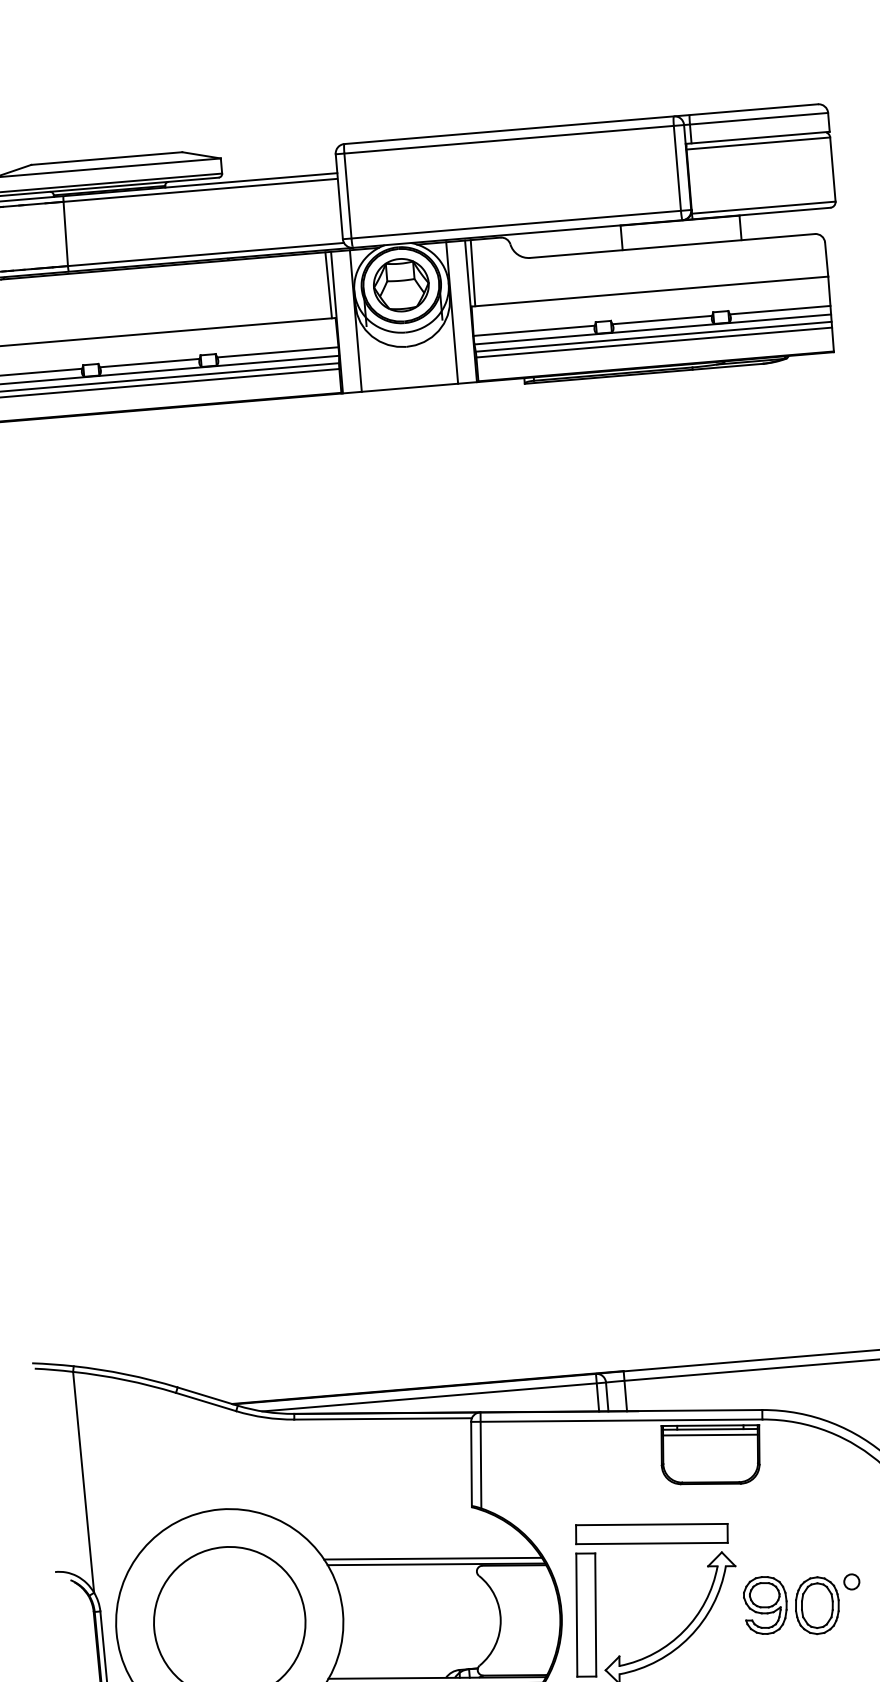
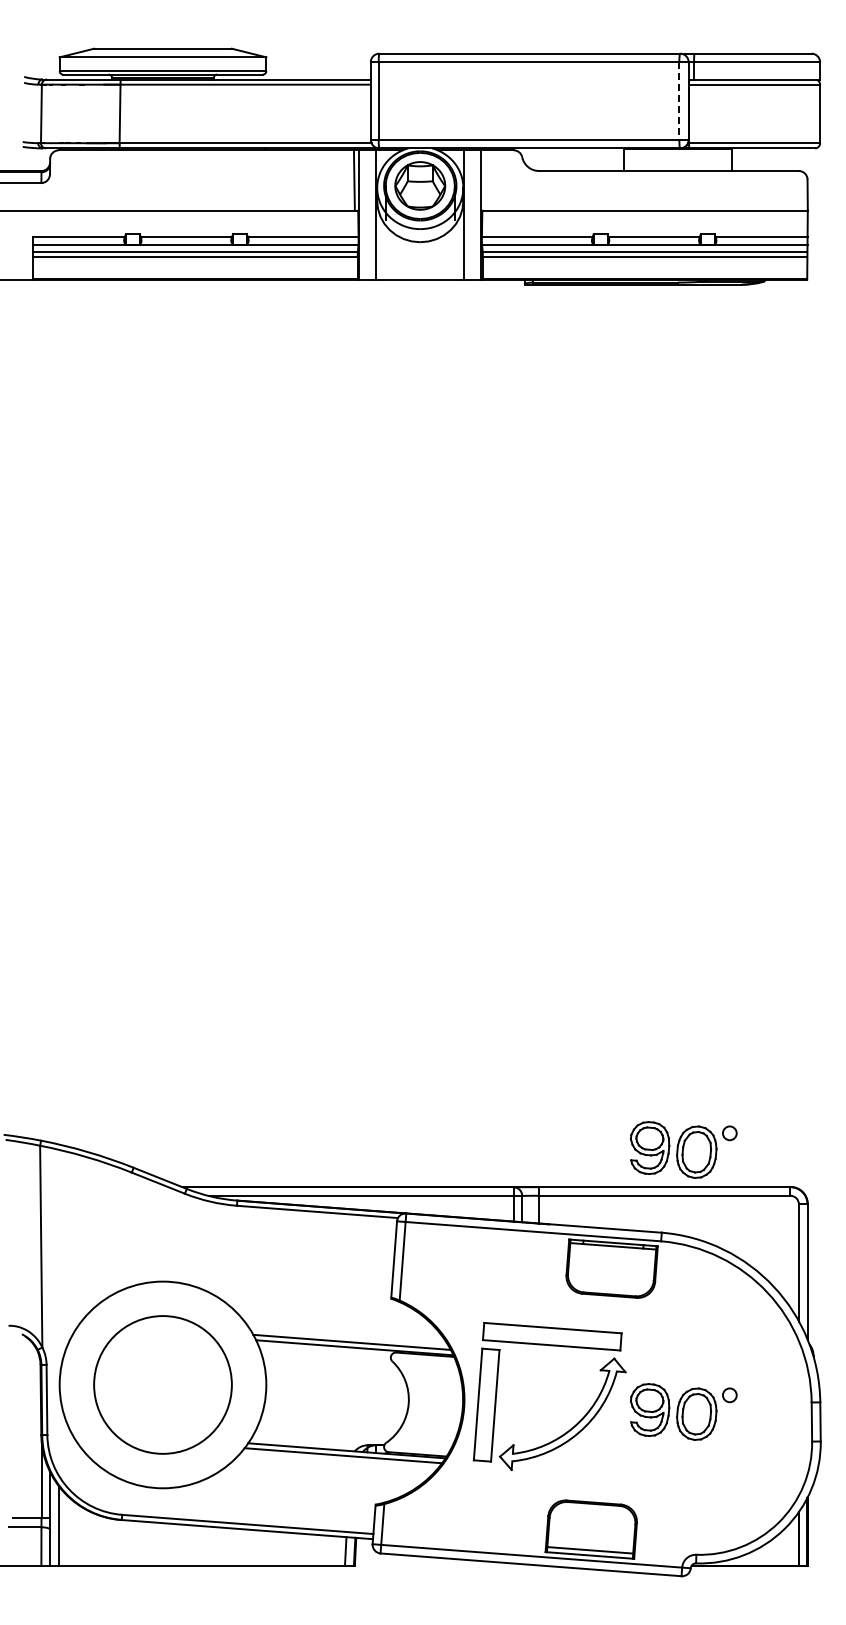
line: (677, 168) -> (679, 101), solid -> dashed
line: (472, 273) -> (485, 180), removed
part: (778, 1316) -> (683, 1149), added
line: (710, 1435) -> (612, 1251), removed

